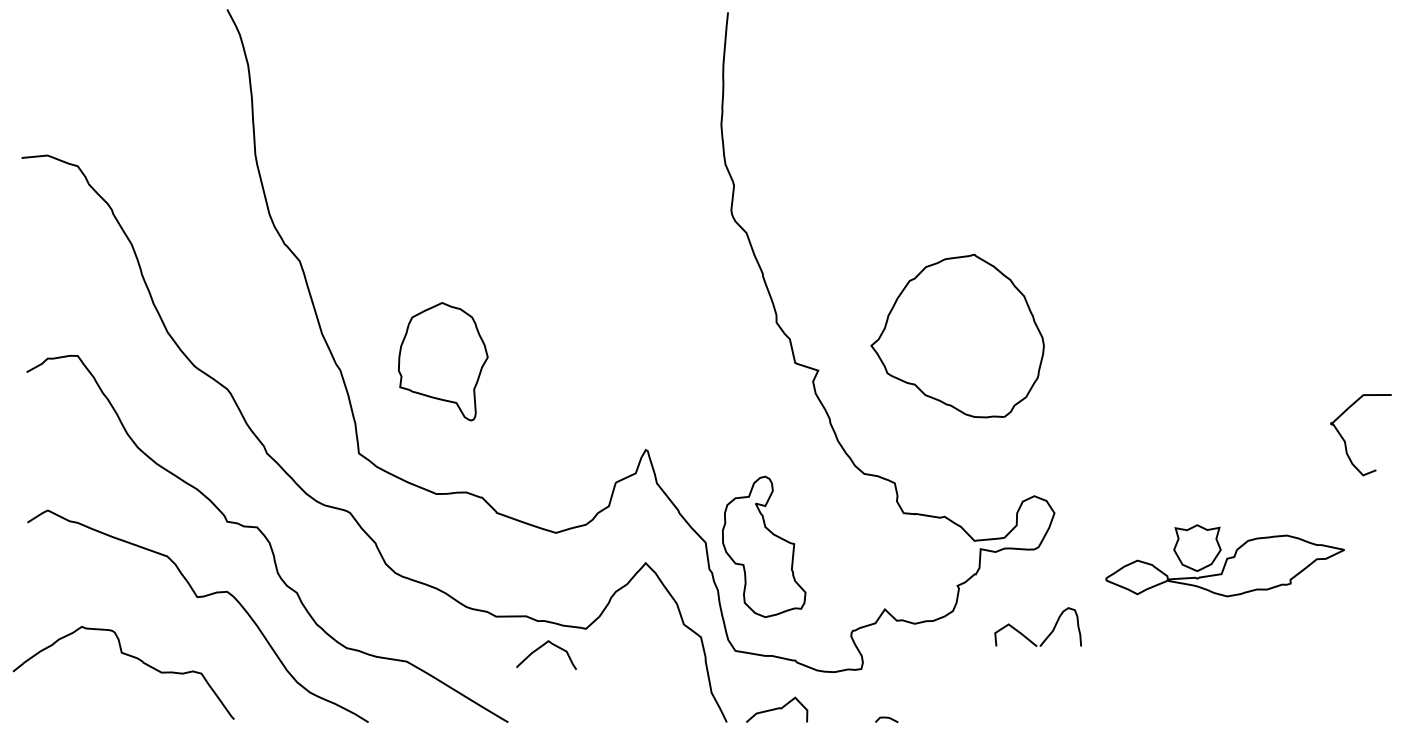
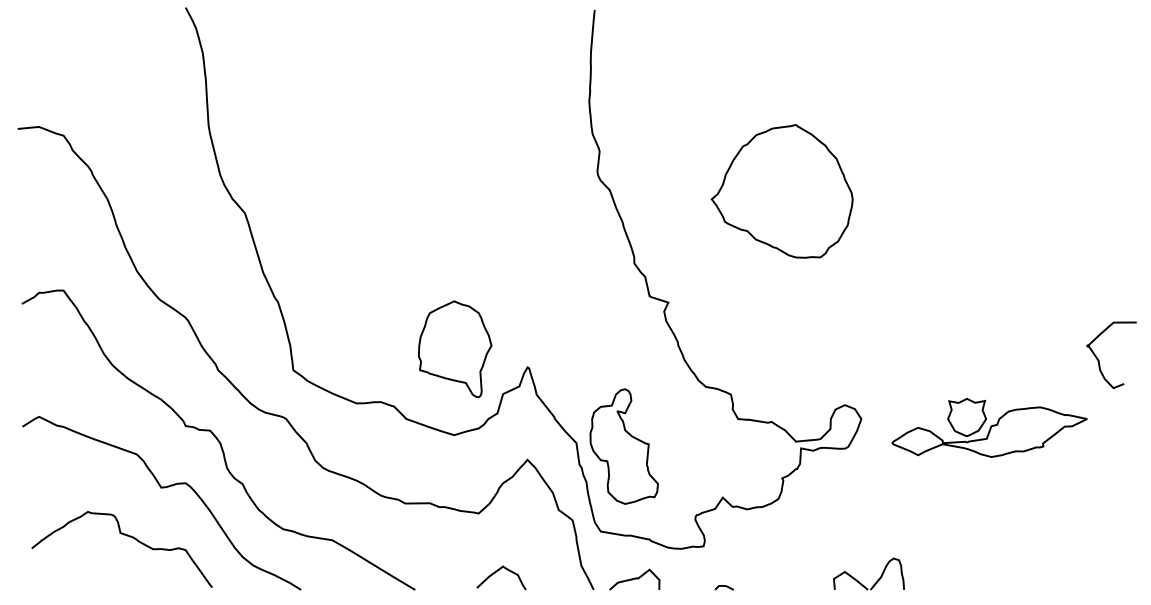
part: (956, 336) -> (781, 191), moved
part: (443, 361) -> (455, 349), moved
part: (1224, 560) -> (989, 427), moved
part: (1048, 633) -> (877, 579), moved
curve: (542, 647) -> (498, 571), moved
curve: (129, 657) -> (126, 536), moved

